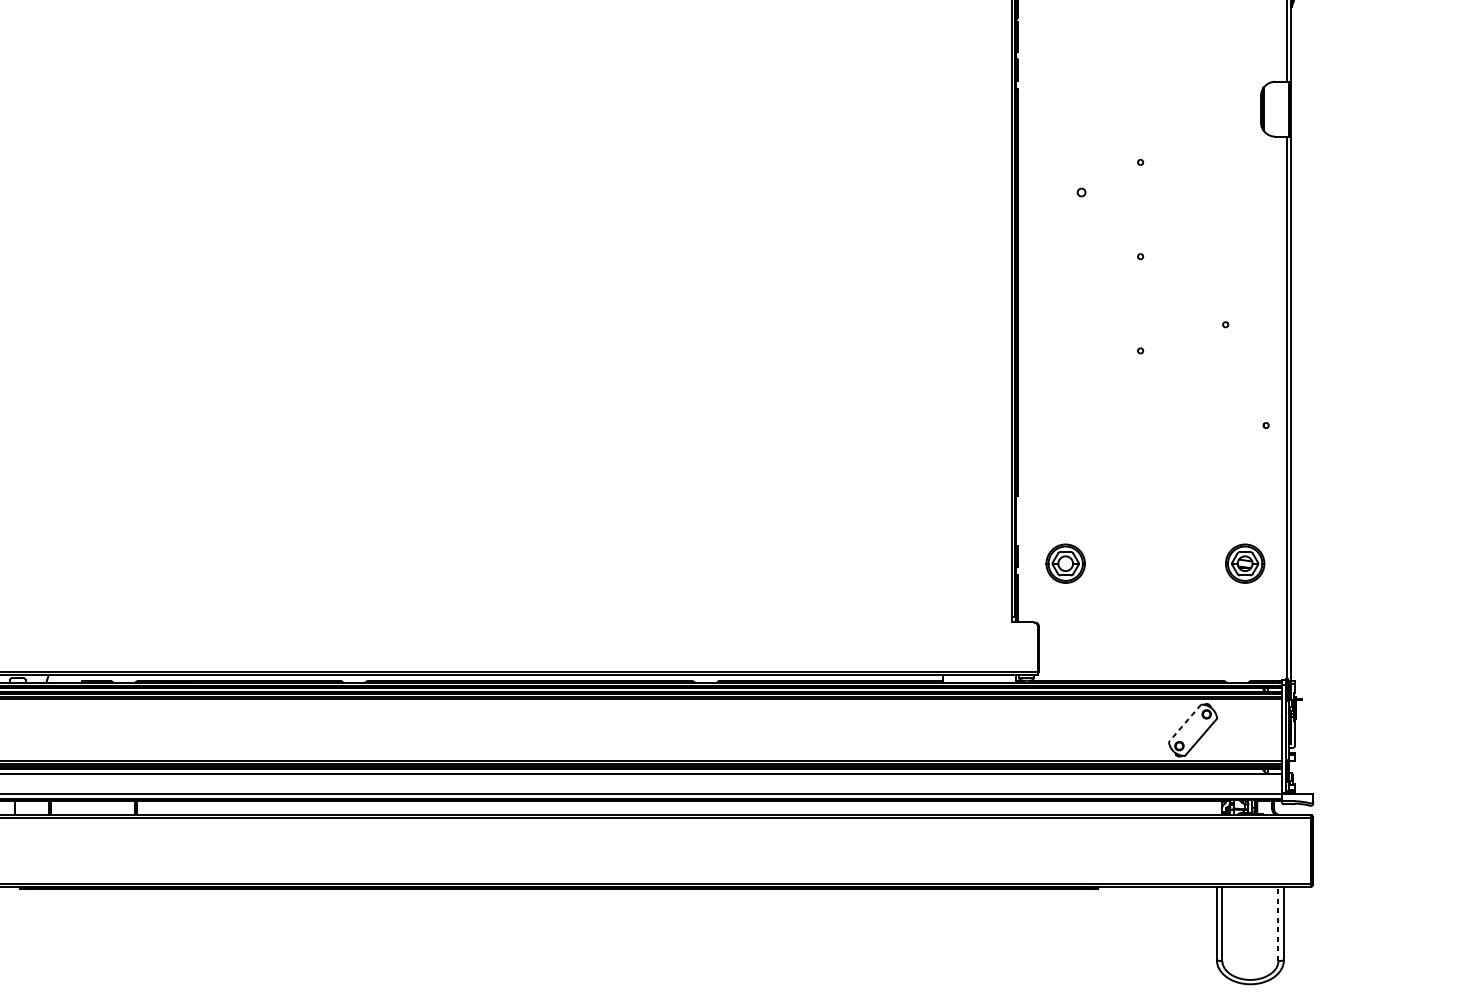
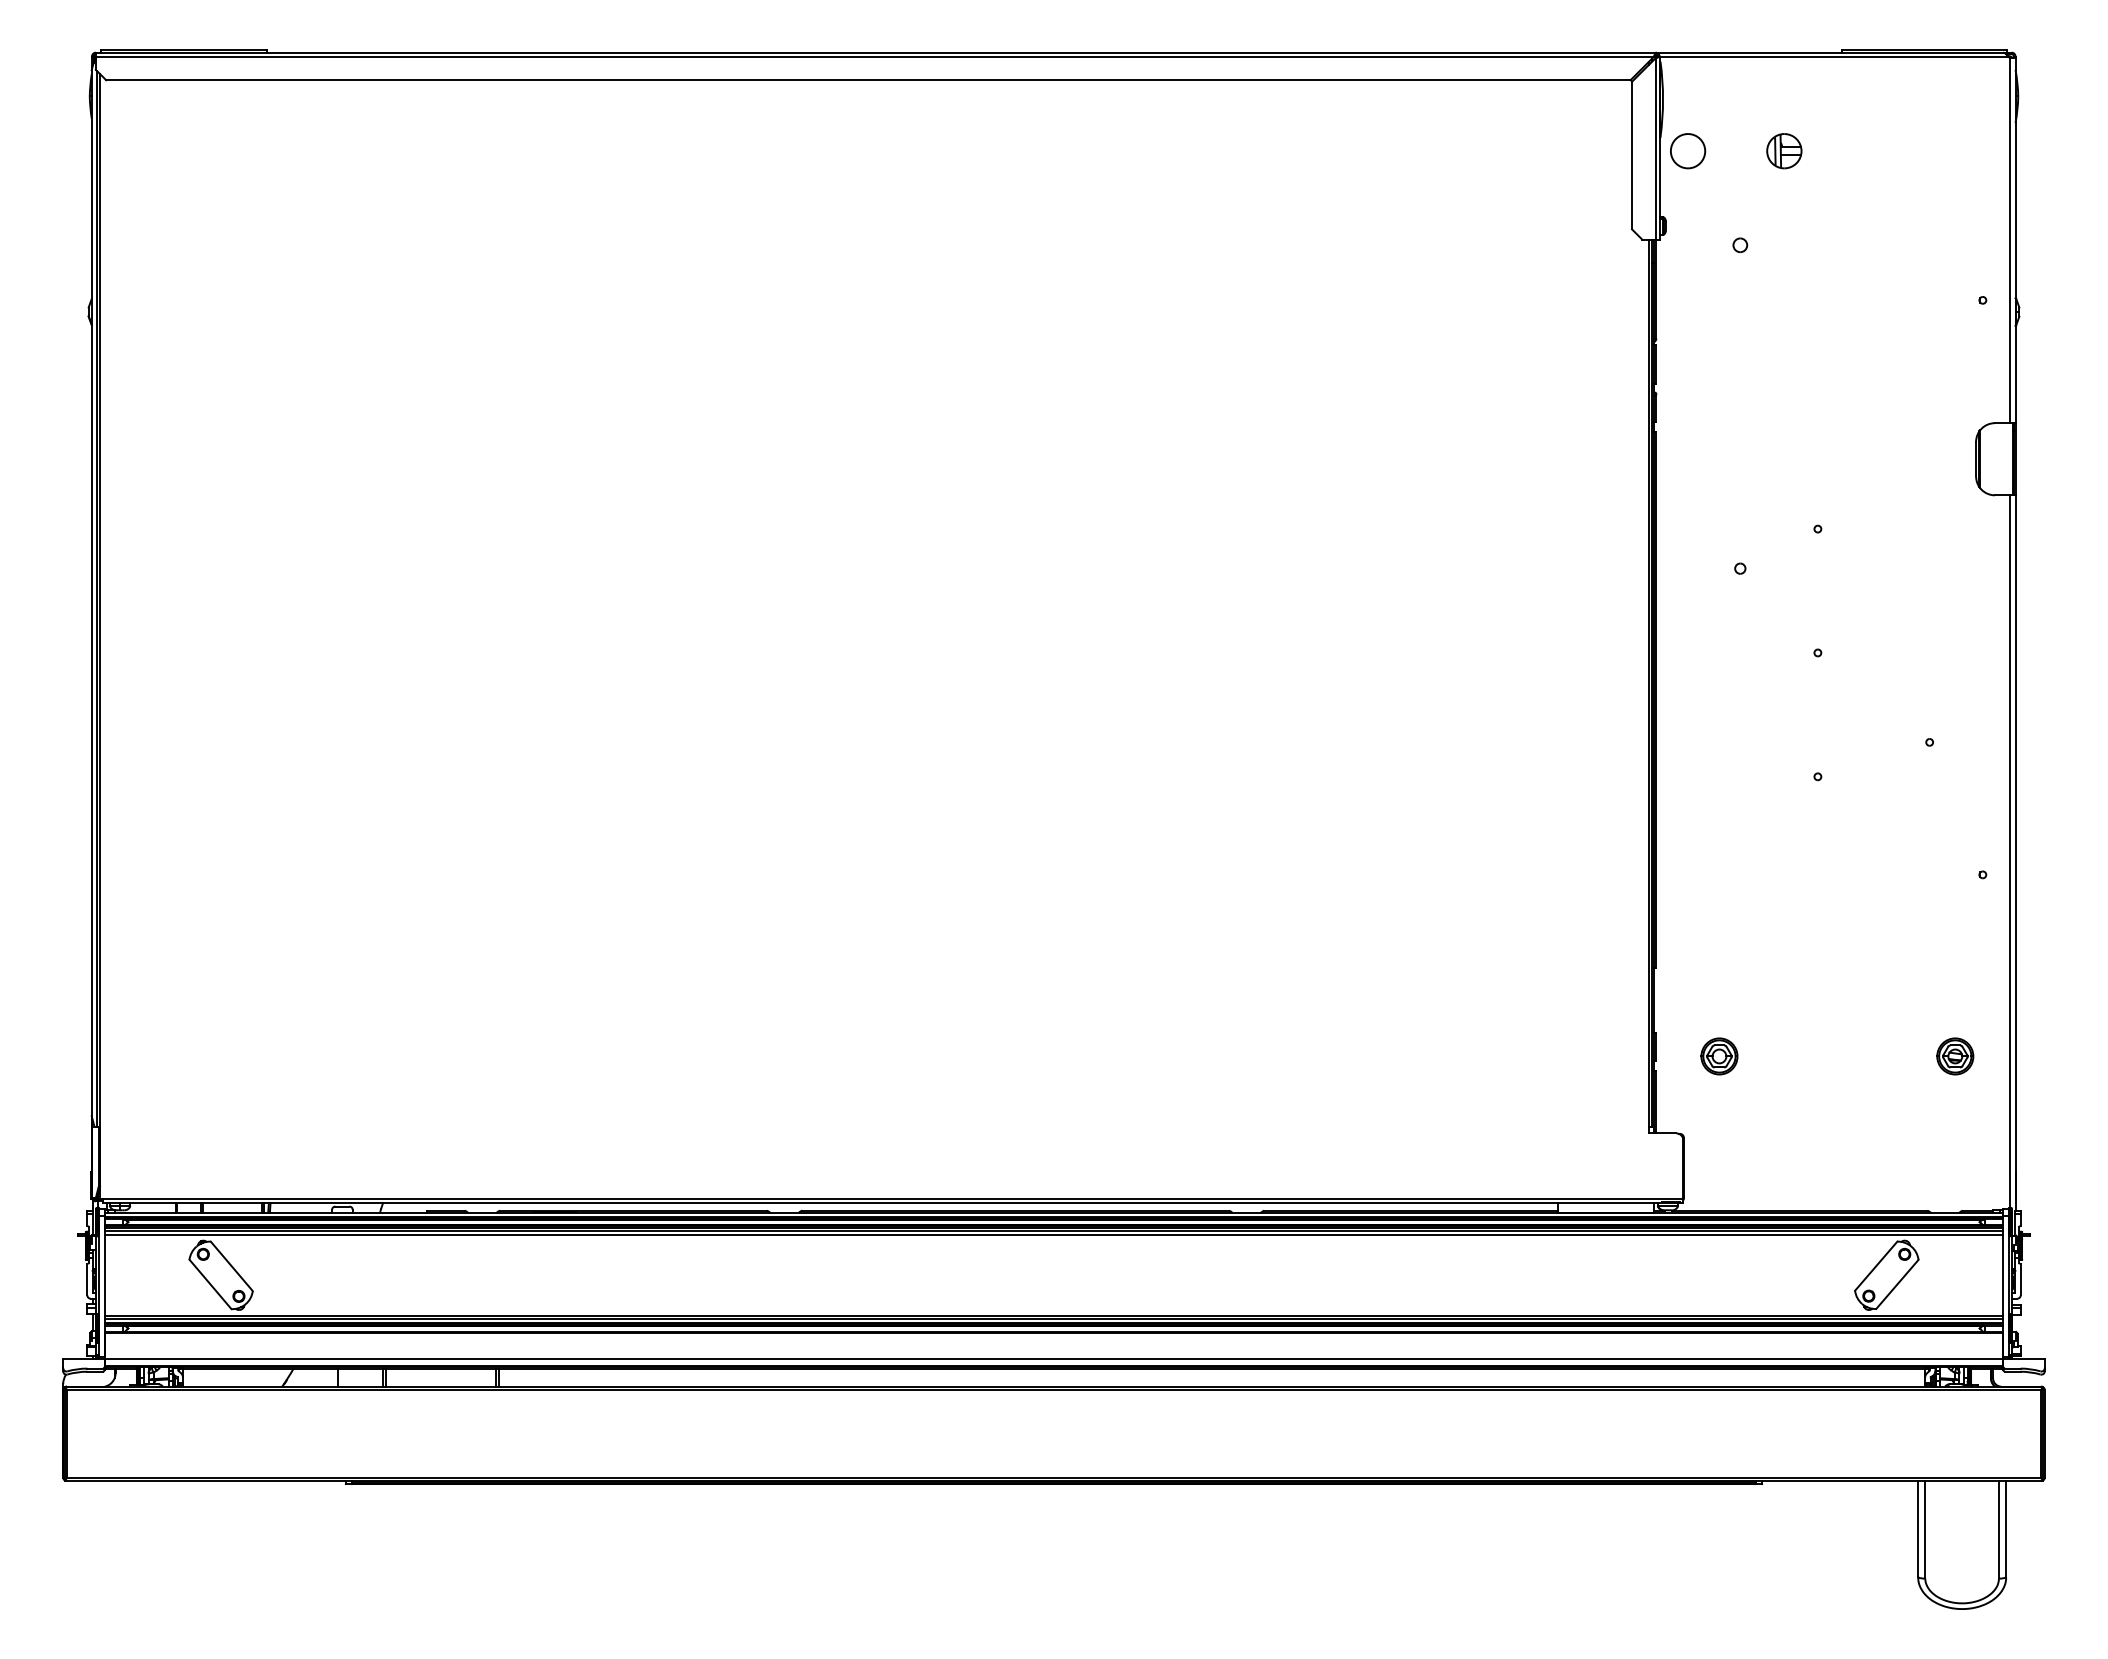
part: (1065, 563) -> (1719, 1056), size x0.71
part: (1245, 563) -> (1955, 1056), size x0.71
line: (1184, 723) -> (1875, 1266), dashed -> solid
line: (1278, 923) -> (1999, 1529), dashed -> solid

